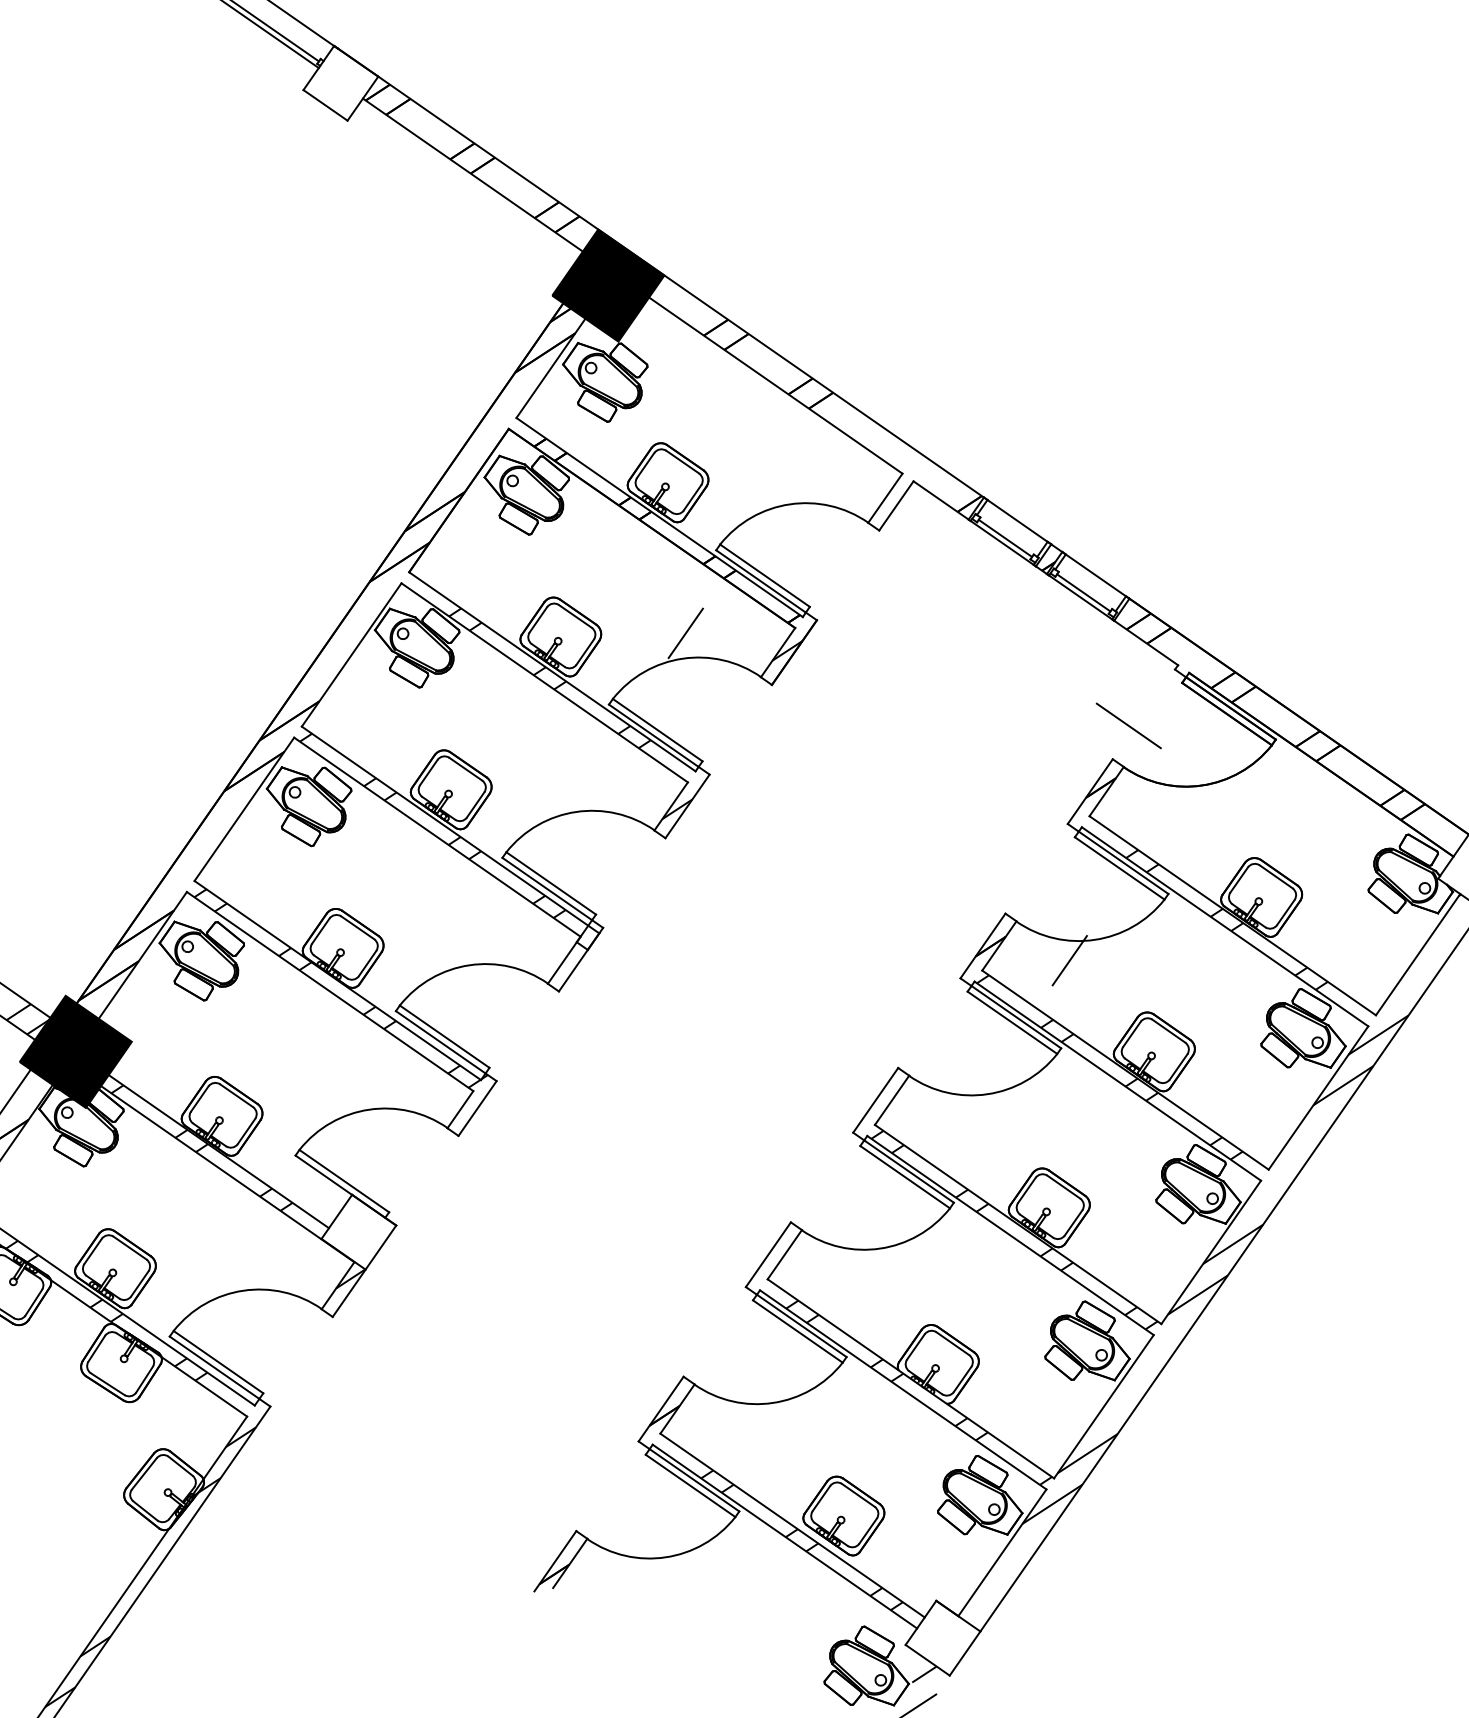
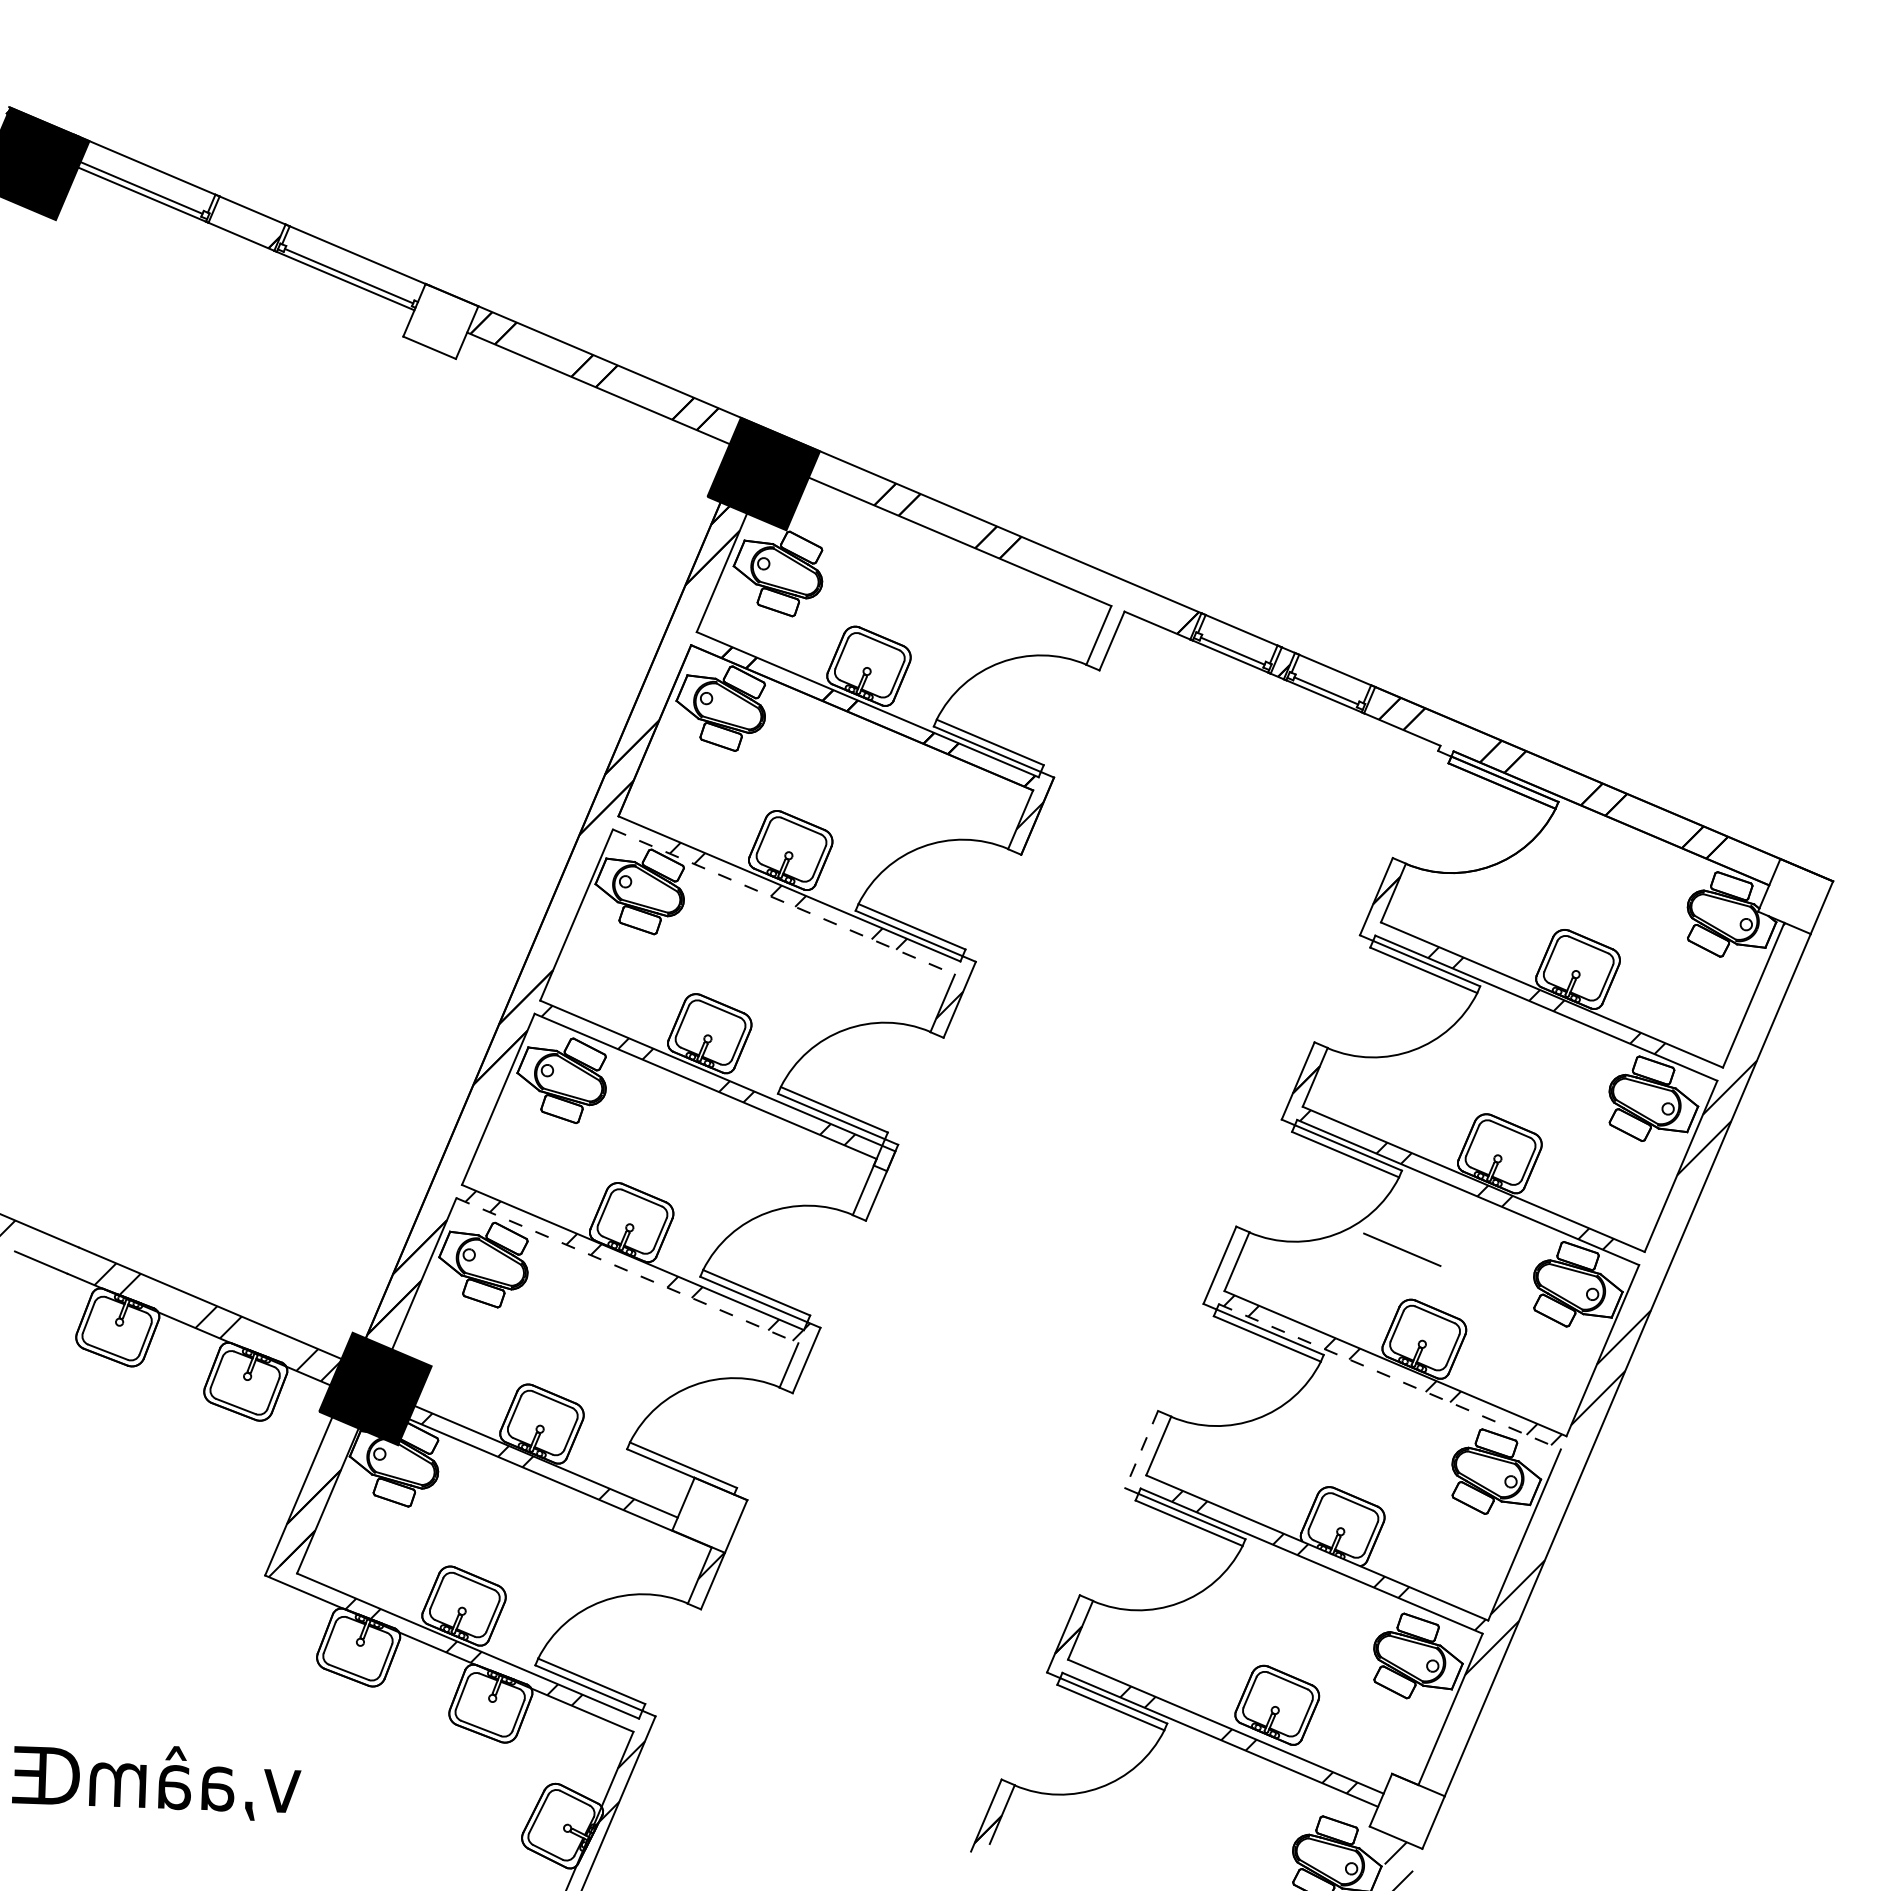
line: (685, 632) -> (919, 819), removed
line: (544, 683) -> (783, 902), solid -> dashed
line: (1129, 725) -> (1402, 1249), moved
line: (1069, 959) -> (1391, 1076), removed
line: (330, 991) -> (627, 1270), solid -> dashed
line: (1010, 1235) -> (1389, 1376), solid -> dashed
line: (768, 1254) -> (1141, 1449), solid -> dashed

